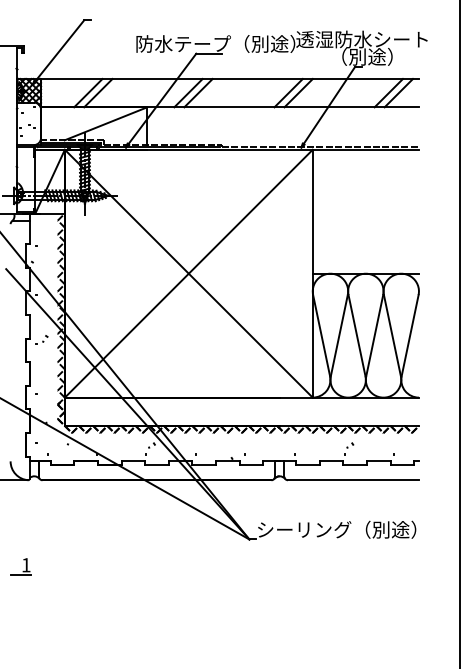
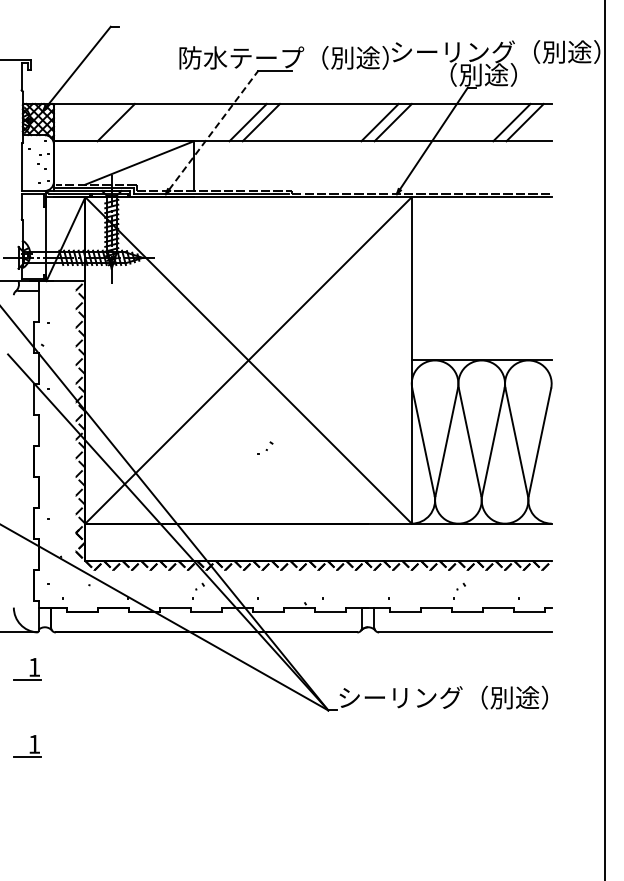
text: (376, 39) -> (495, 51), 透湿防水シート -> シーリング（別途）
line: (98, 93) -> (129, 122), removed
line: (162, 99) -> (213, 130), solid -> dashed
part: (42, 339) -> (265, 447), moved
part: (20, 508) -> (27, 669), added

